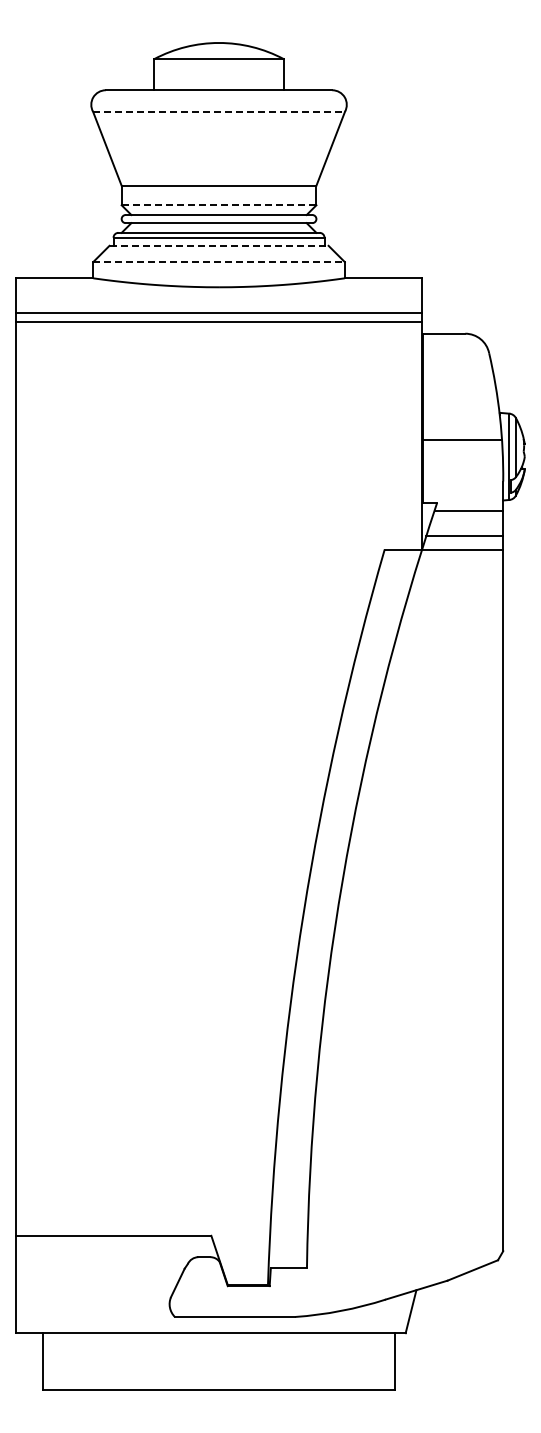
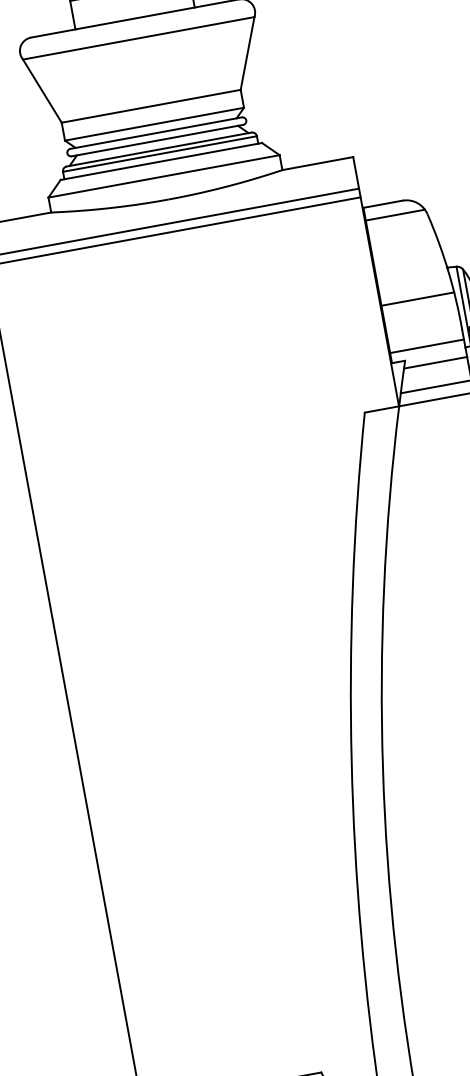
line: (219, 111) -> (139, 37), dashed -> solid
line: (218, 205) -> (154, 124), dashed -> solid
line: (219, 245) -> (161, 161), dashed -> solid
line: (219, 262) -> (164, 176), dashed -> solid
line: (454, 347) -> (394, 215), added
line: (462, 491) -> (426, 346), added

